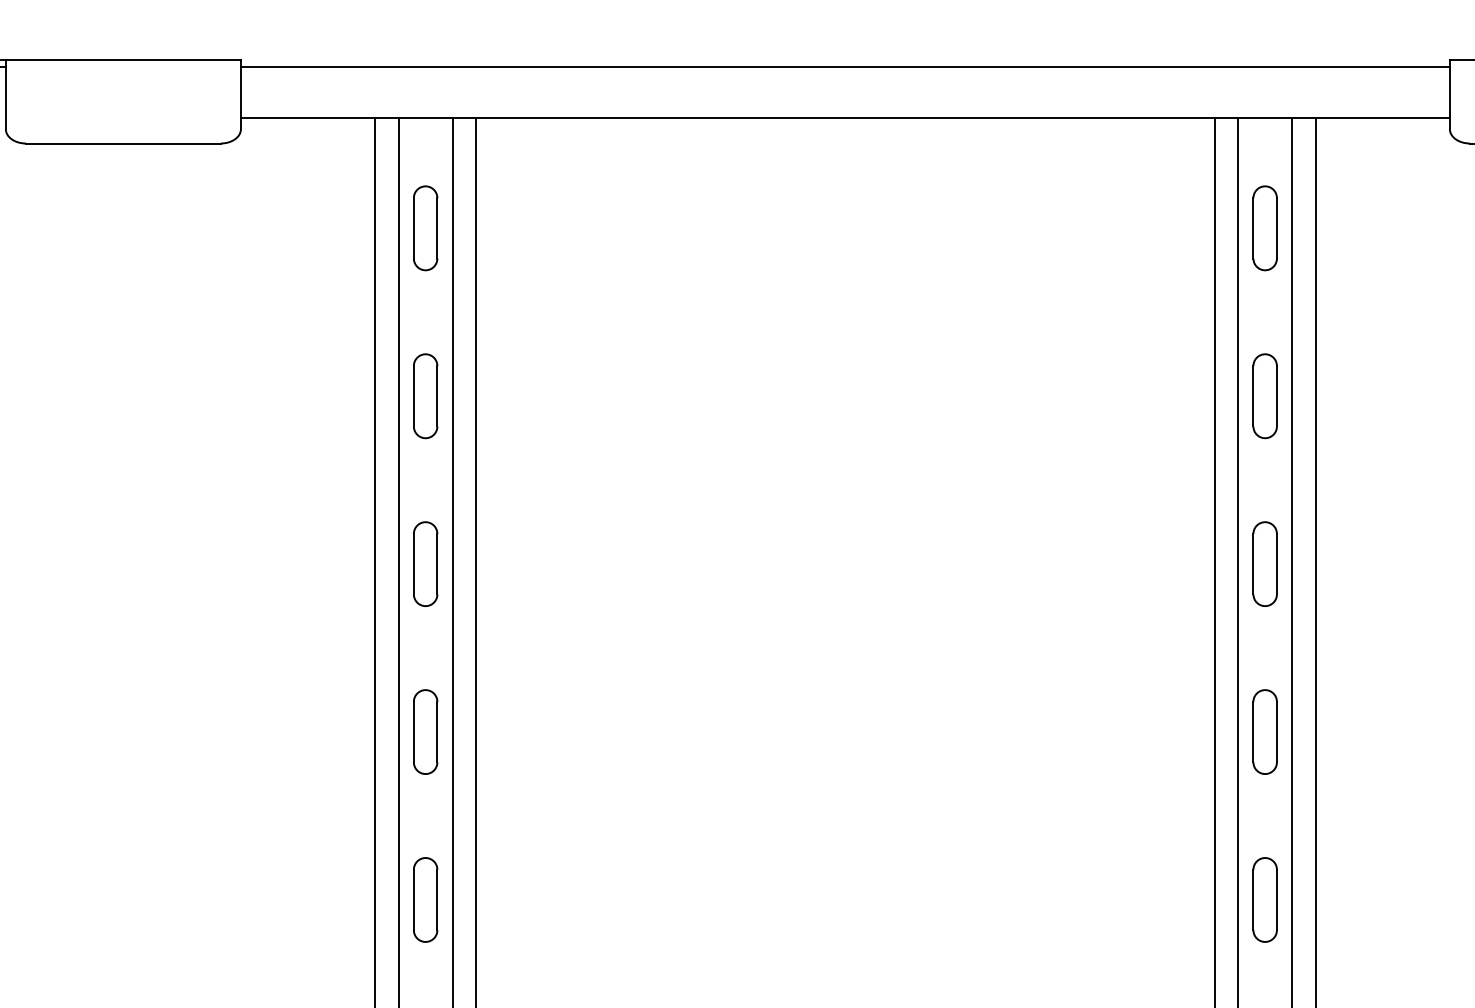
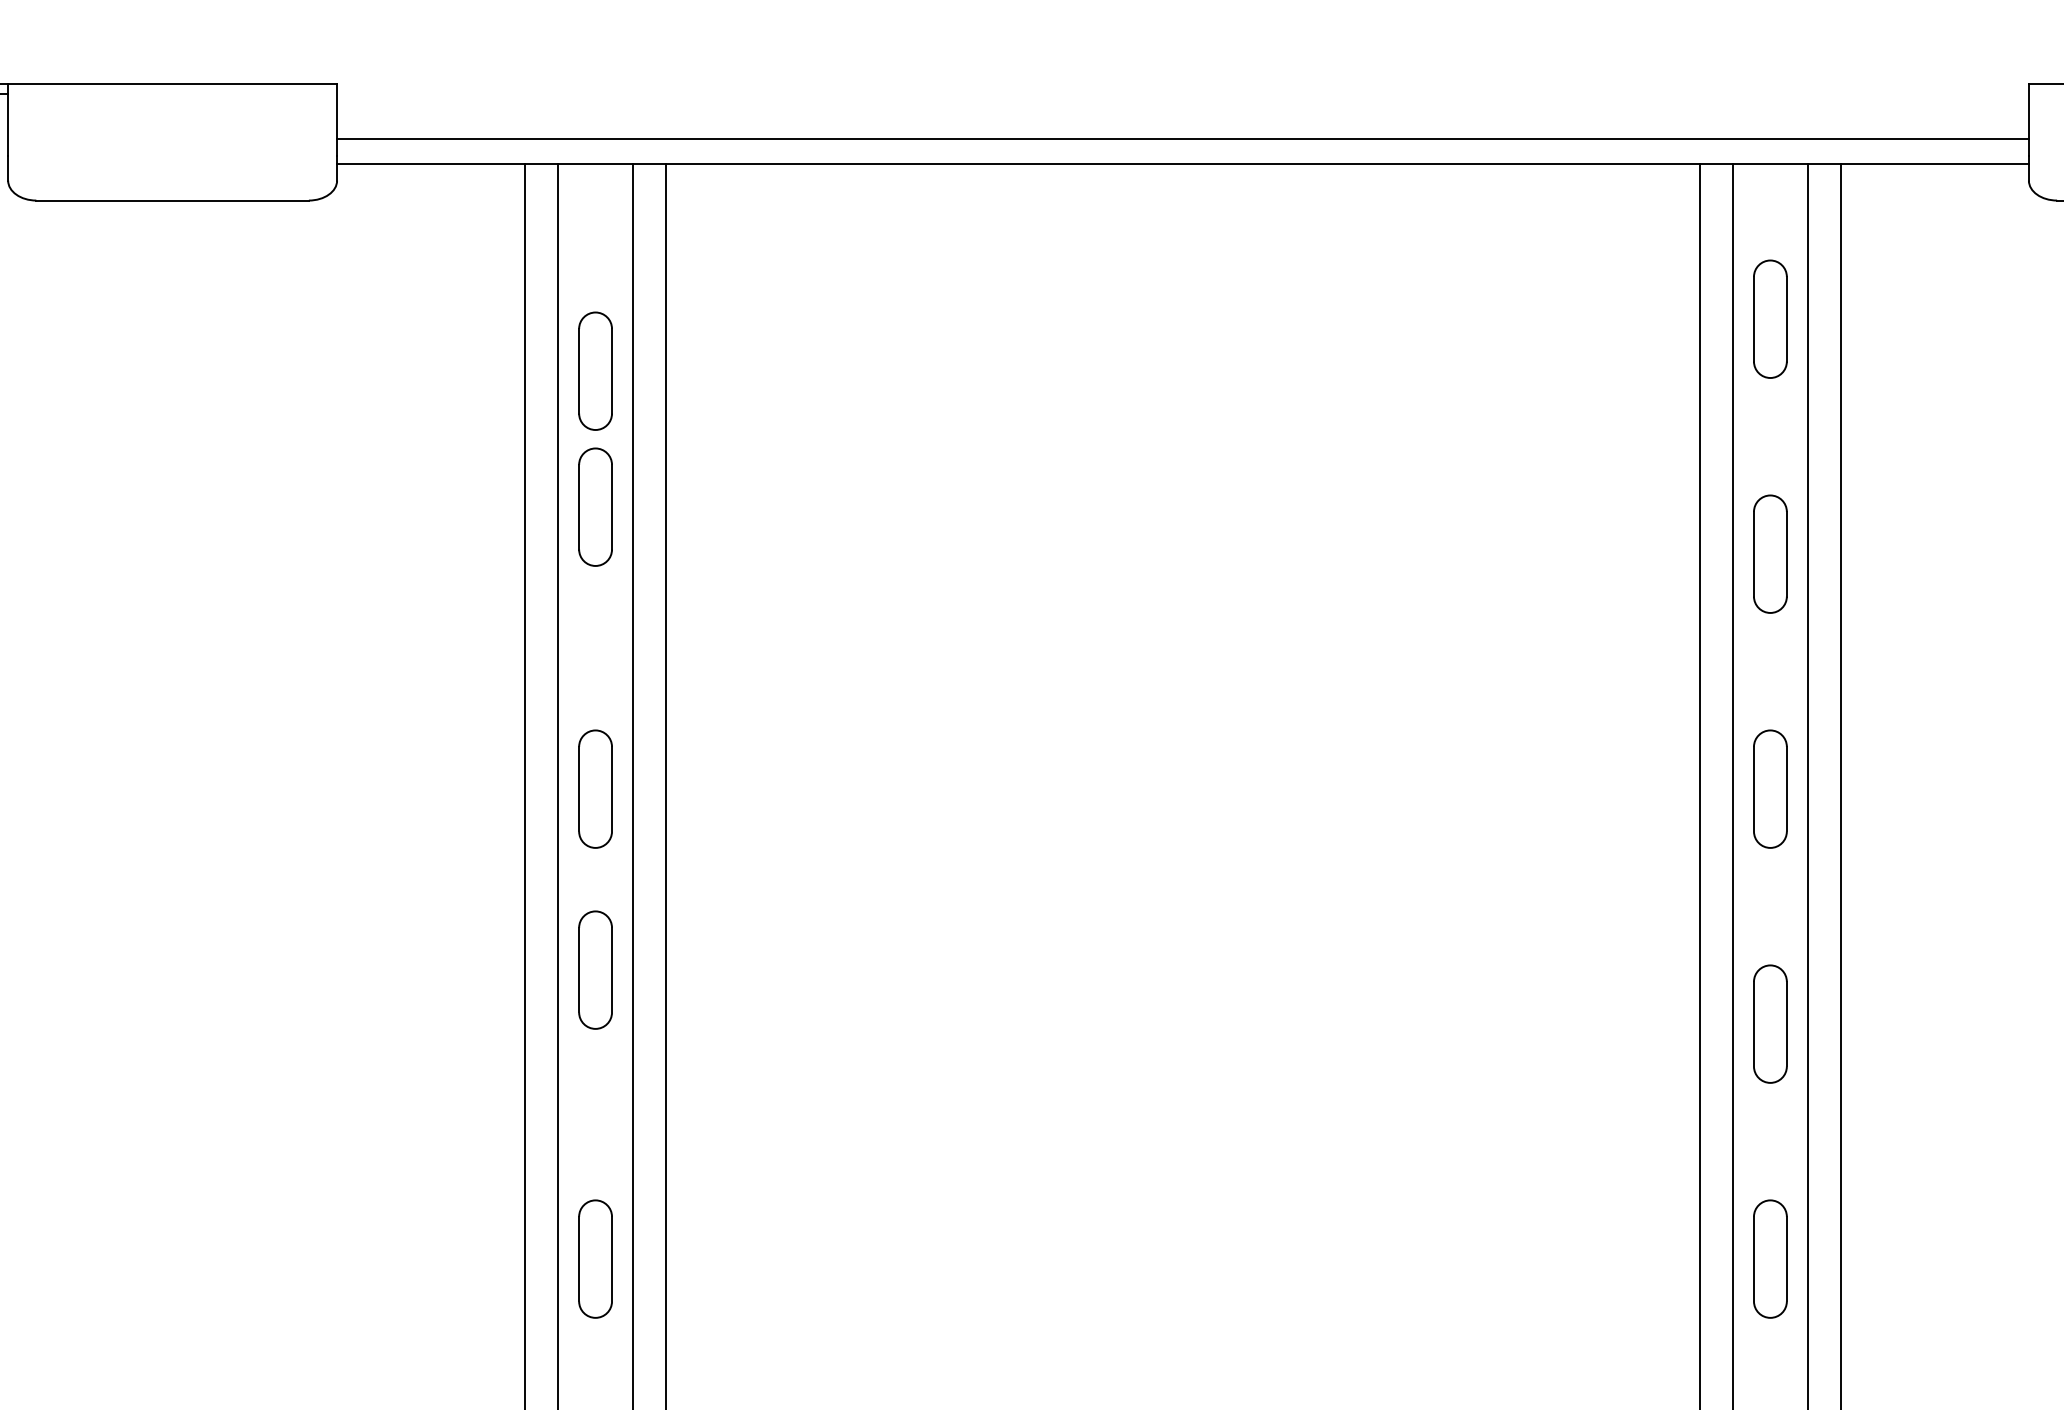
line: (845, 67) -> (1182, 138), moved
part: (425, 227) -> (595, 370), moved
part: (425, 395) -> (595, 506), moved
part: (425, 731) -> (595, 969), moved

